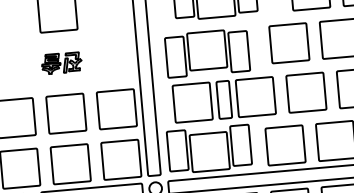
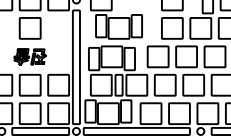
part: (60, 62) -> (29, 56), size x1.43

